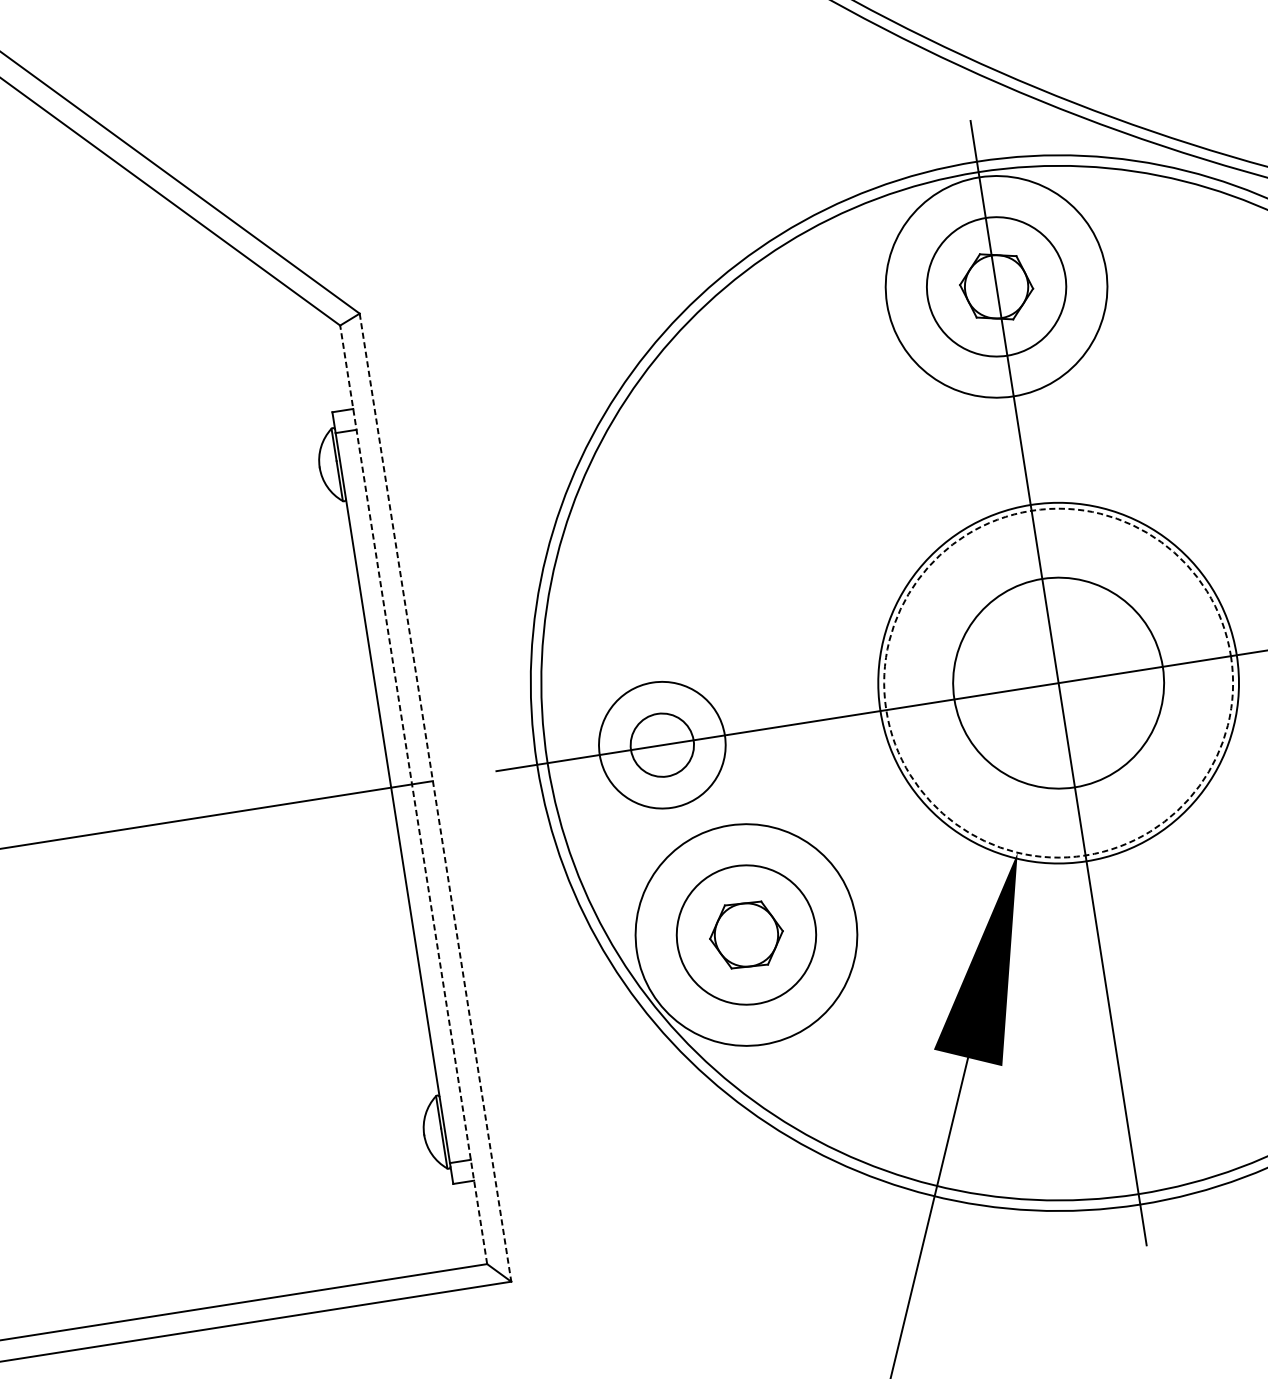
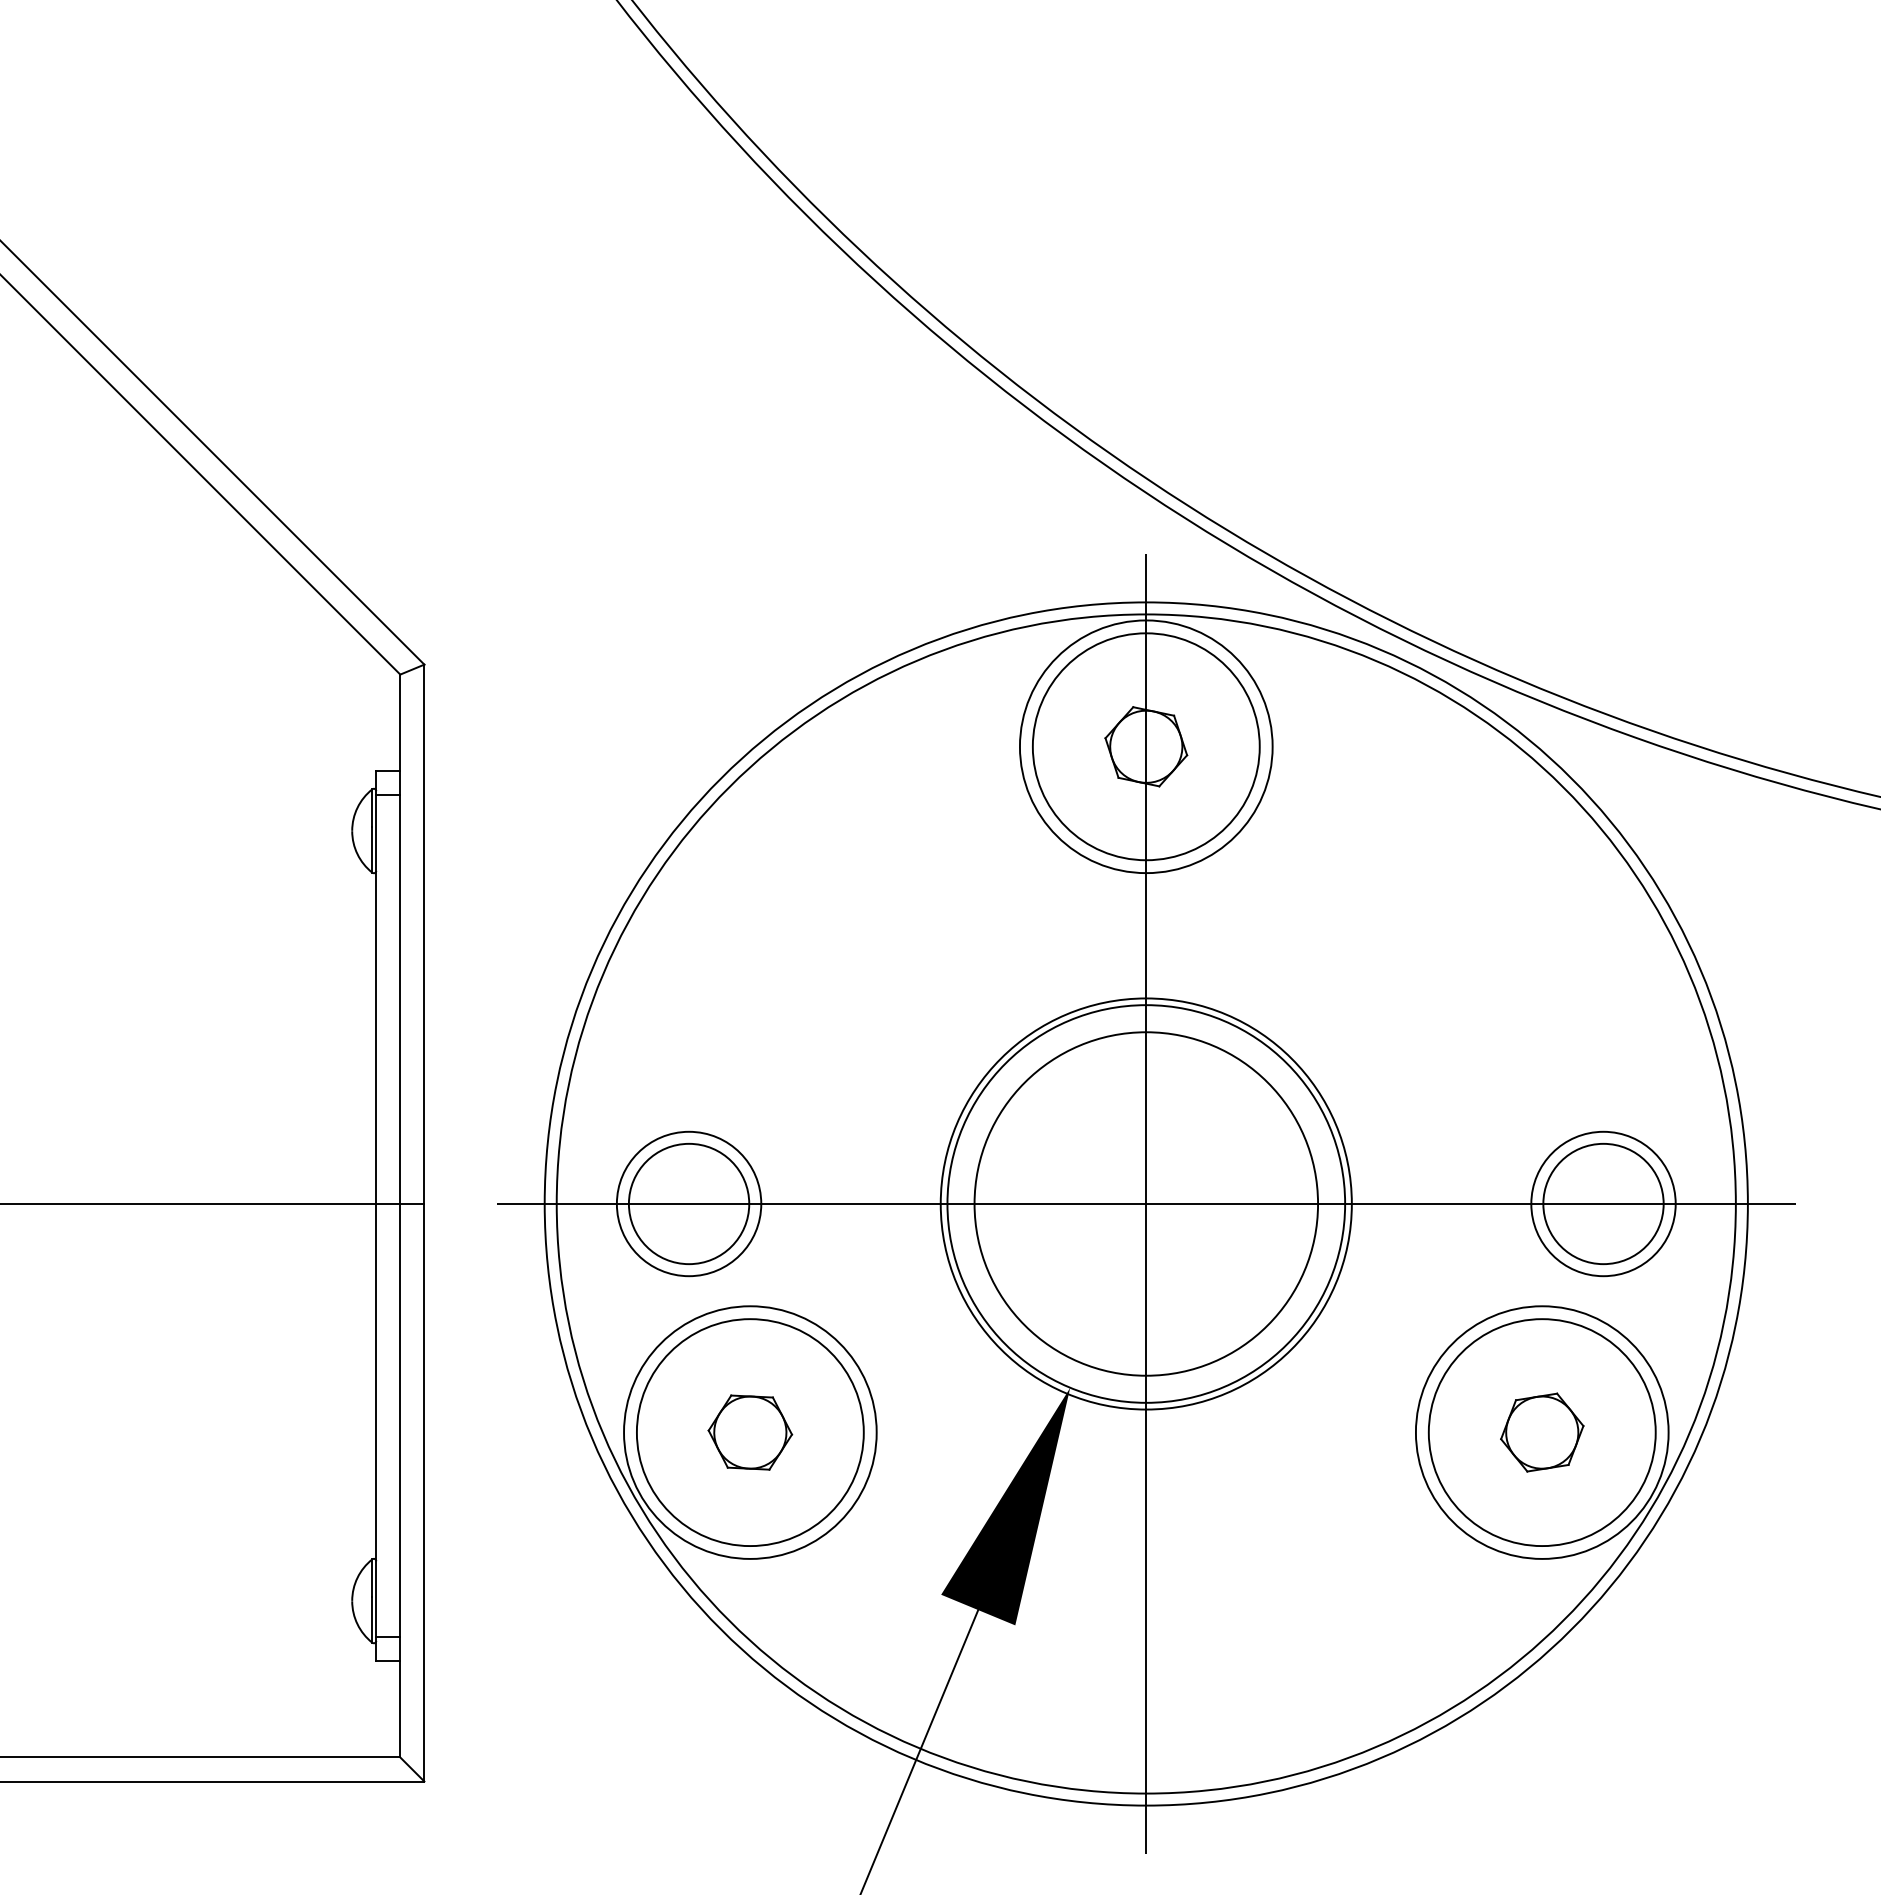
circle: (995, 286) -> (1145, 746), size x1.43
circle: (1058, 682) -> (1146, 1203), dashed -> solid
circle: (1058, 682) -> (1146, 1203), size x1.43
circle: (661, 744) -> (688, 1203), size x1.67
line: (413, 794) -> (400, 1215), dashed -> solid
line: (435, 798) -> (424, 1223), dashed -> solid
circle: (745, 935) -> (749, 1432), size x1.43

